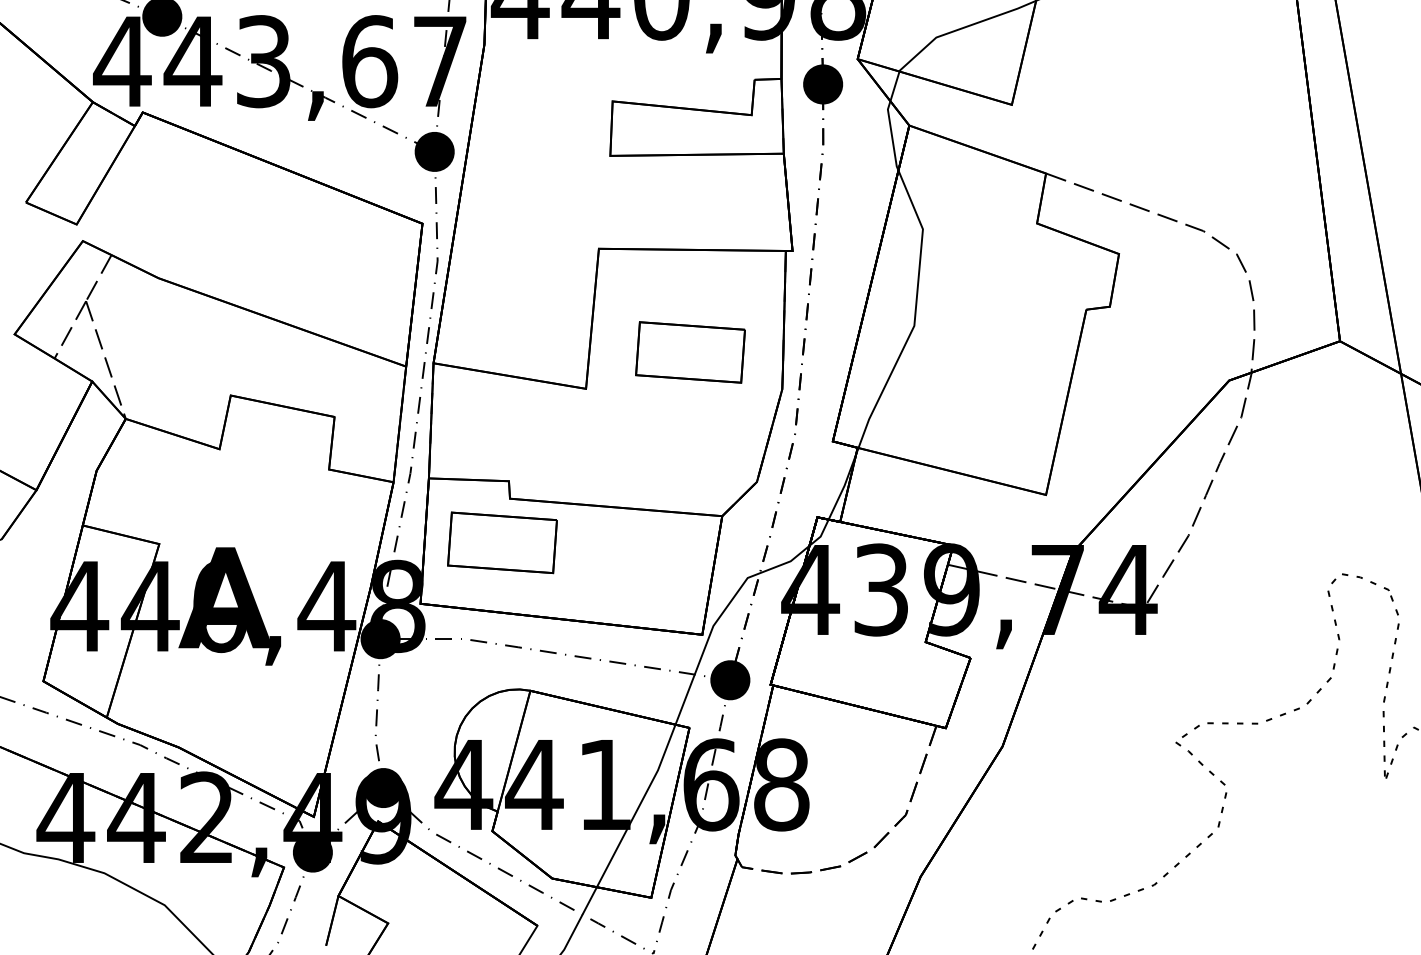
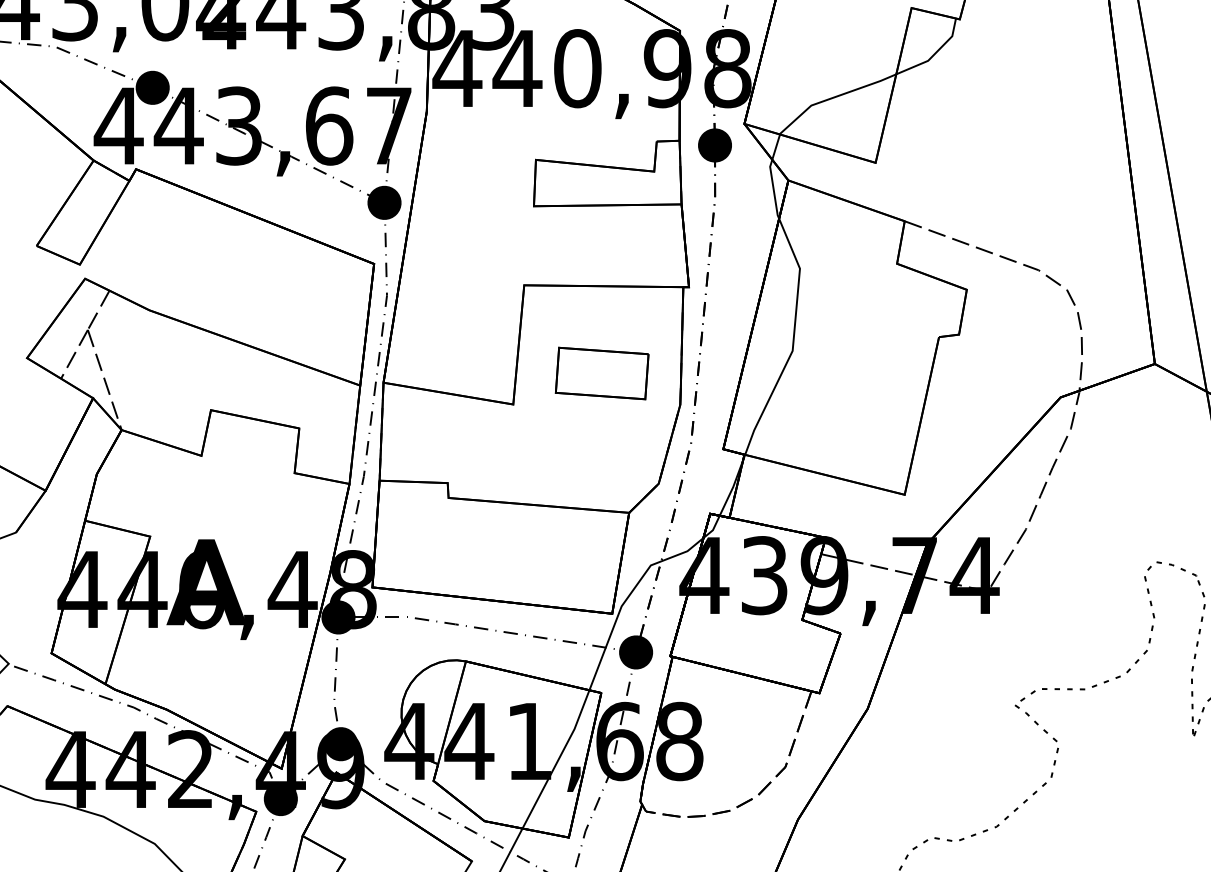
part: (501, 542) -> (441, 535), removed

